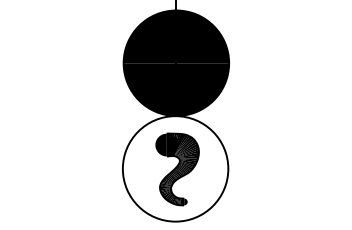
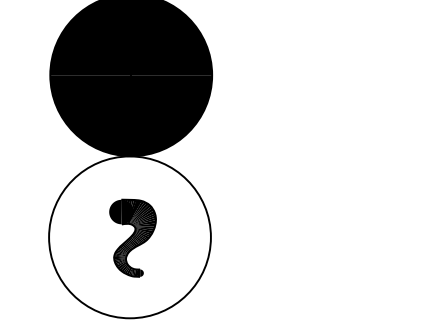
part: (177, 169) -> (132, 238), size x0.7

